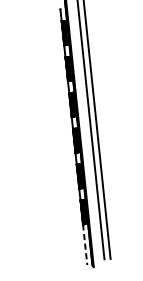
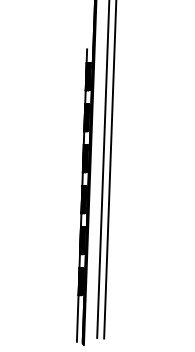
line: (84, 244) -> (77, 318), dashed -> solid

